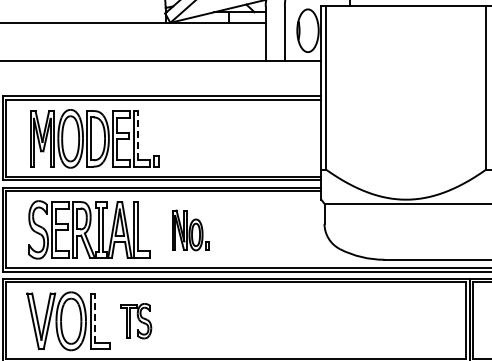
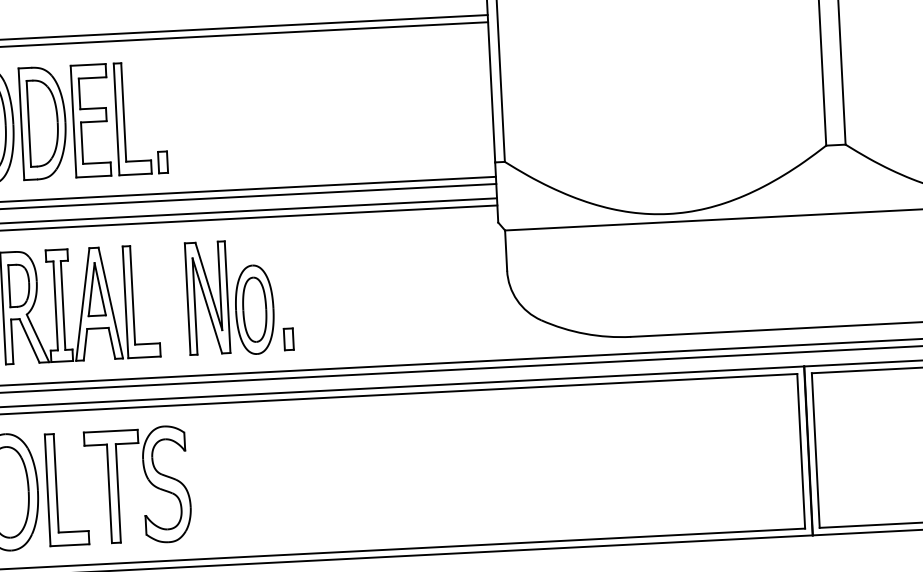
line: (138, 135) -> (124, 112), dashed -> solid
part: (190, 230) -> (238, 297), size x1.43
line: (95, 318) -> (56, 484), dashed -> solid
part: (135, 320) -> (137, 484), size x1.67

